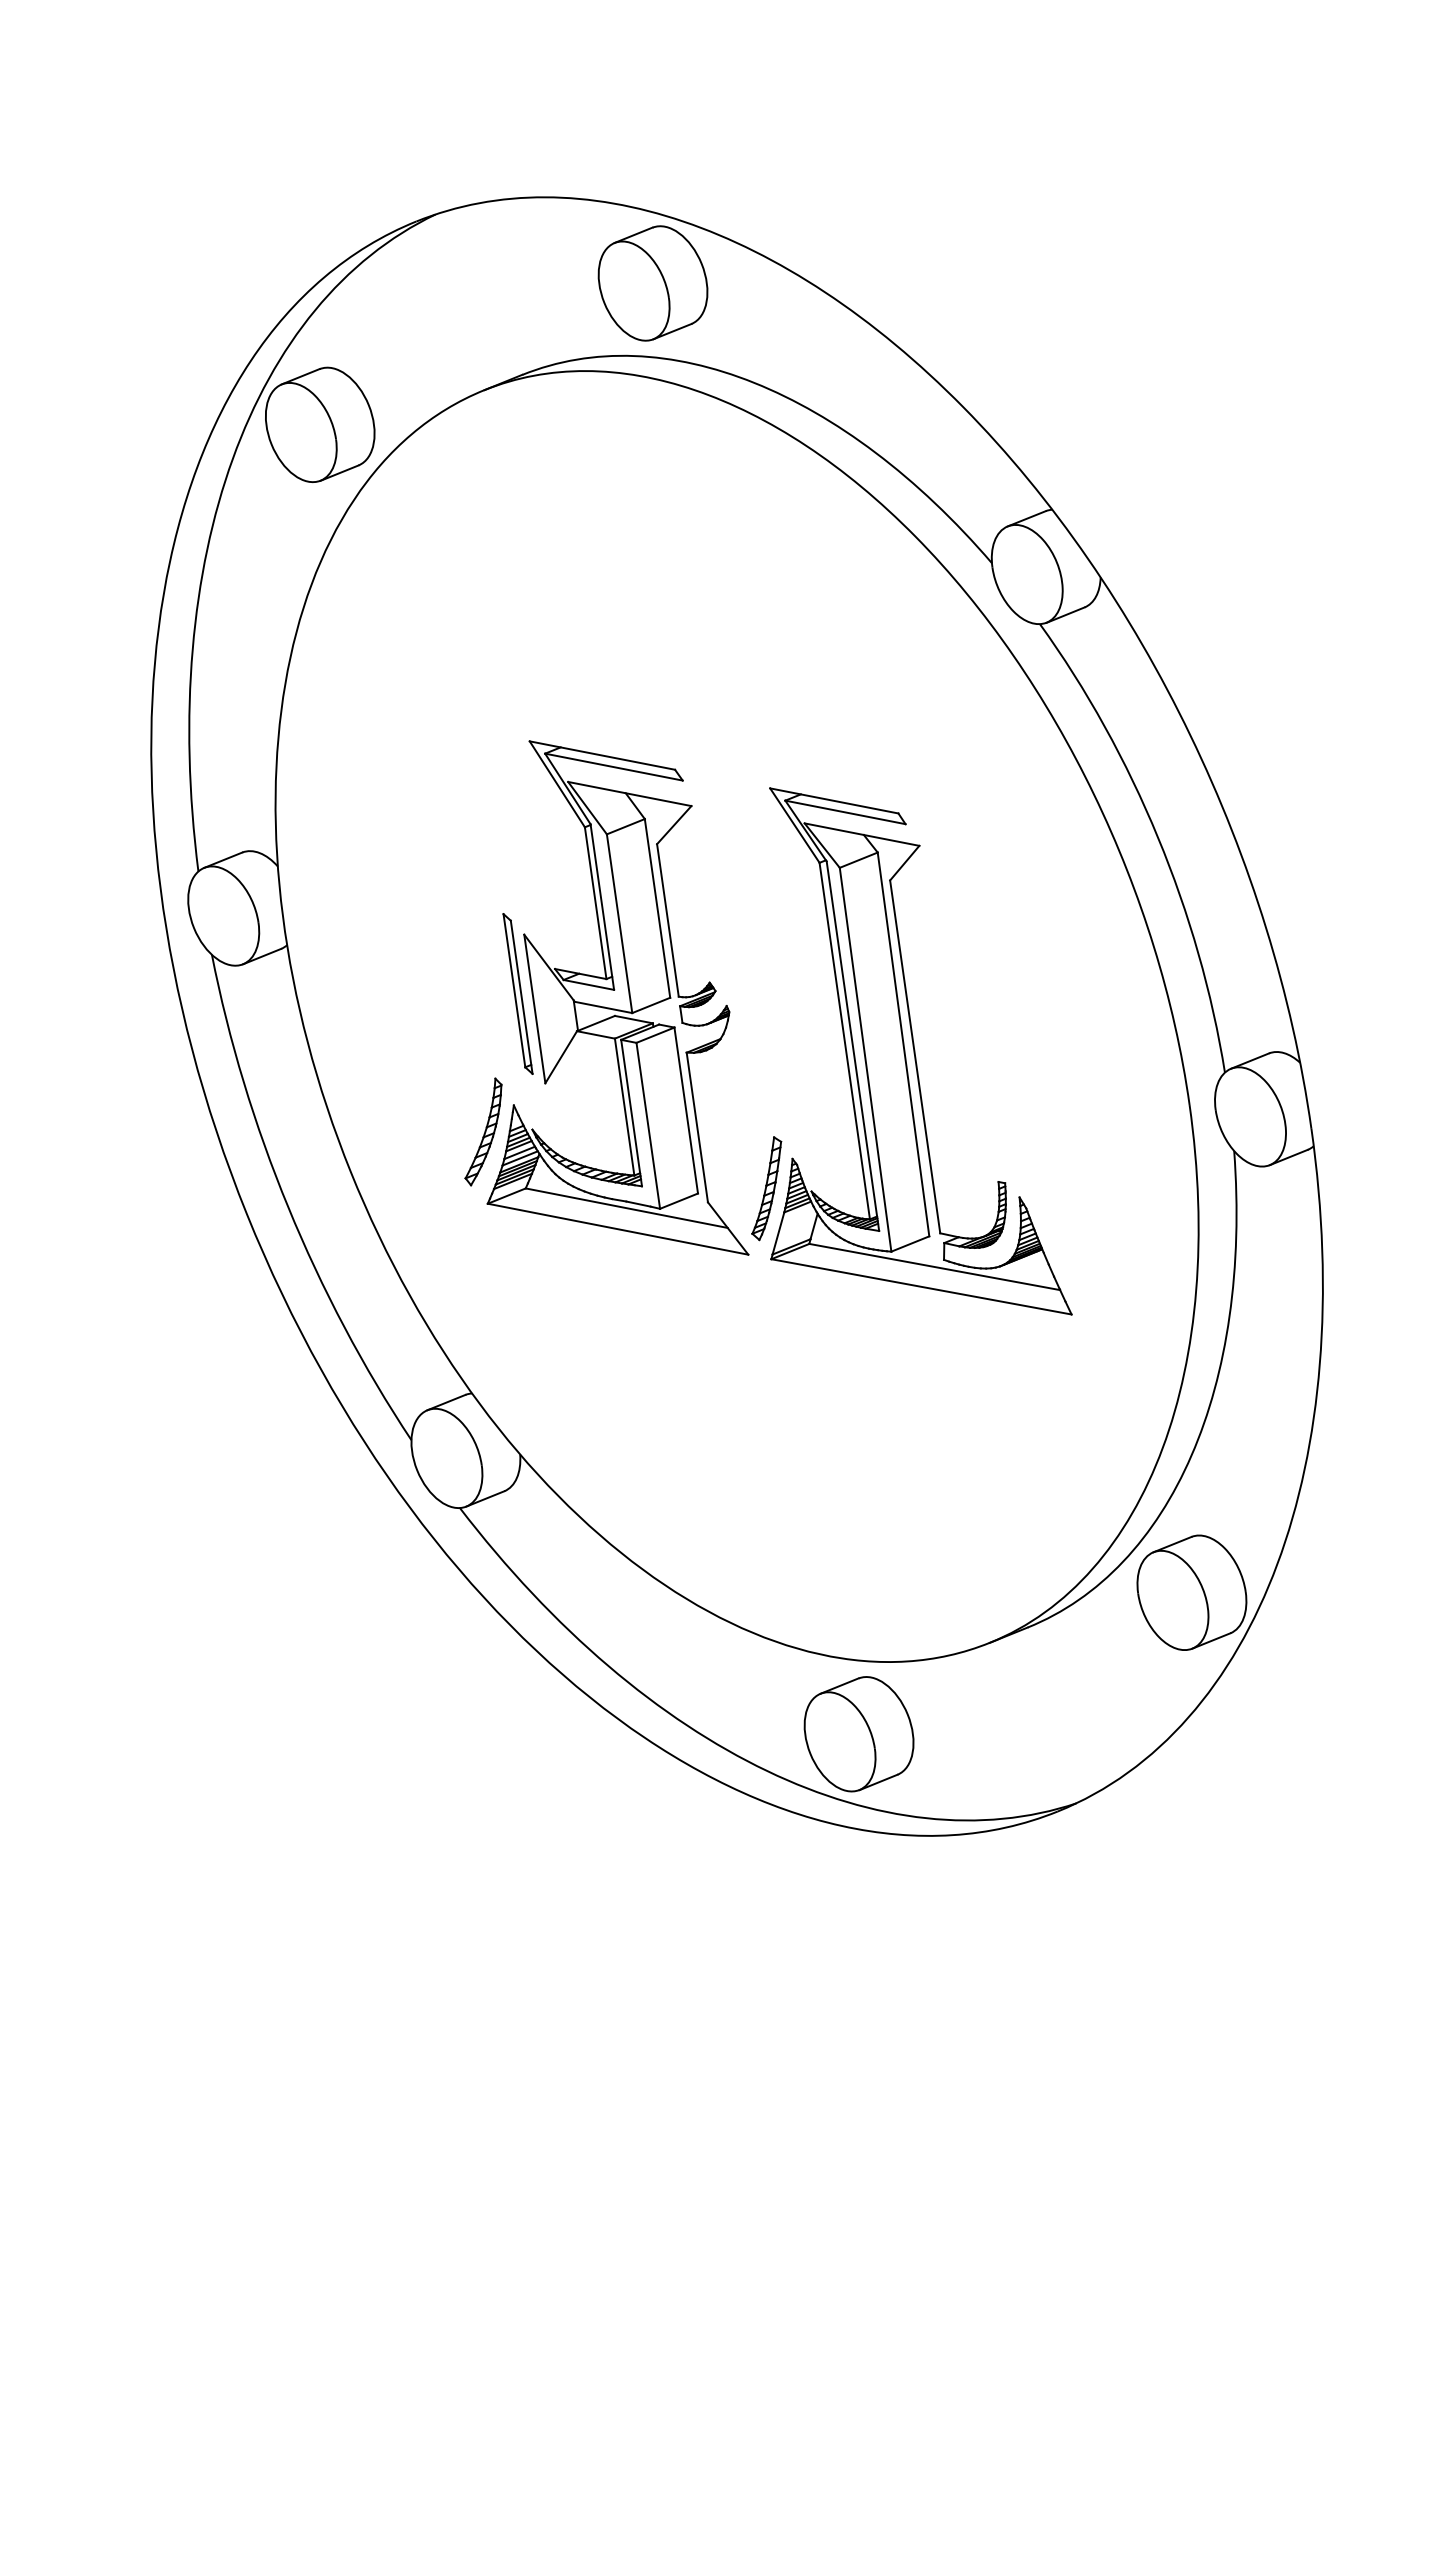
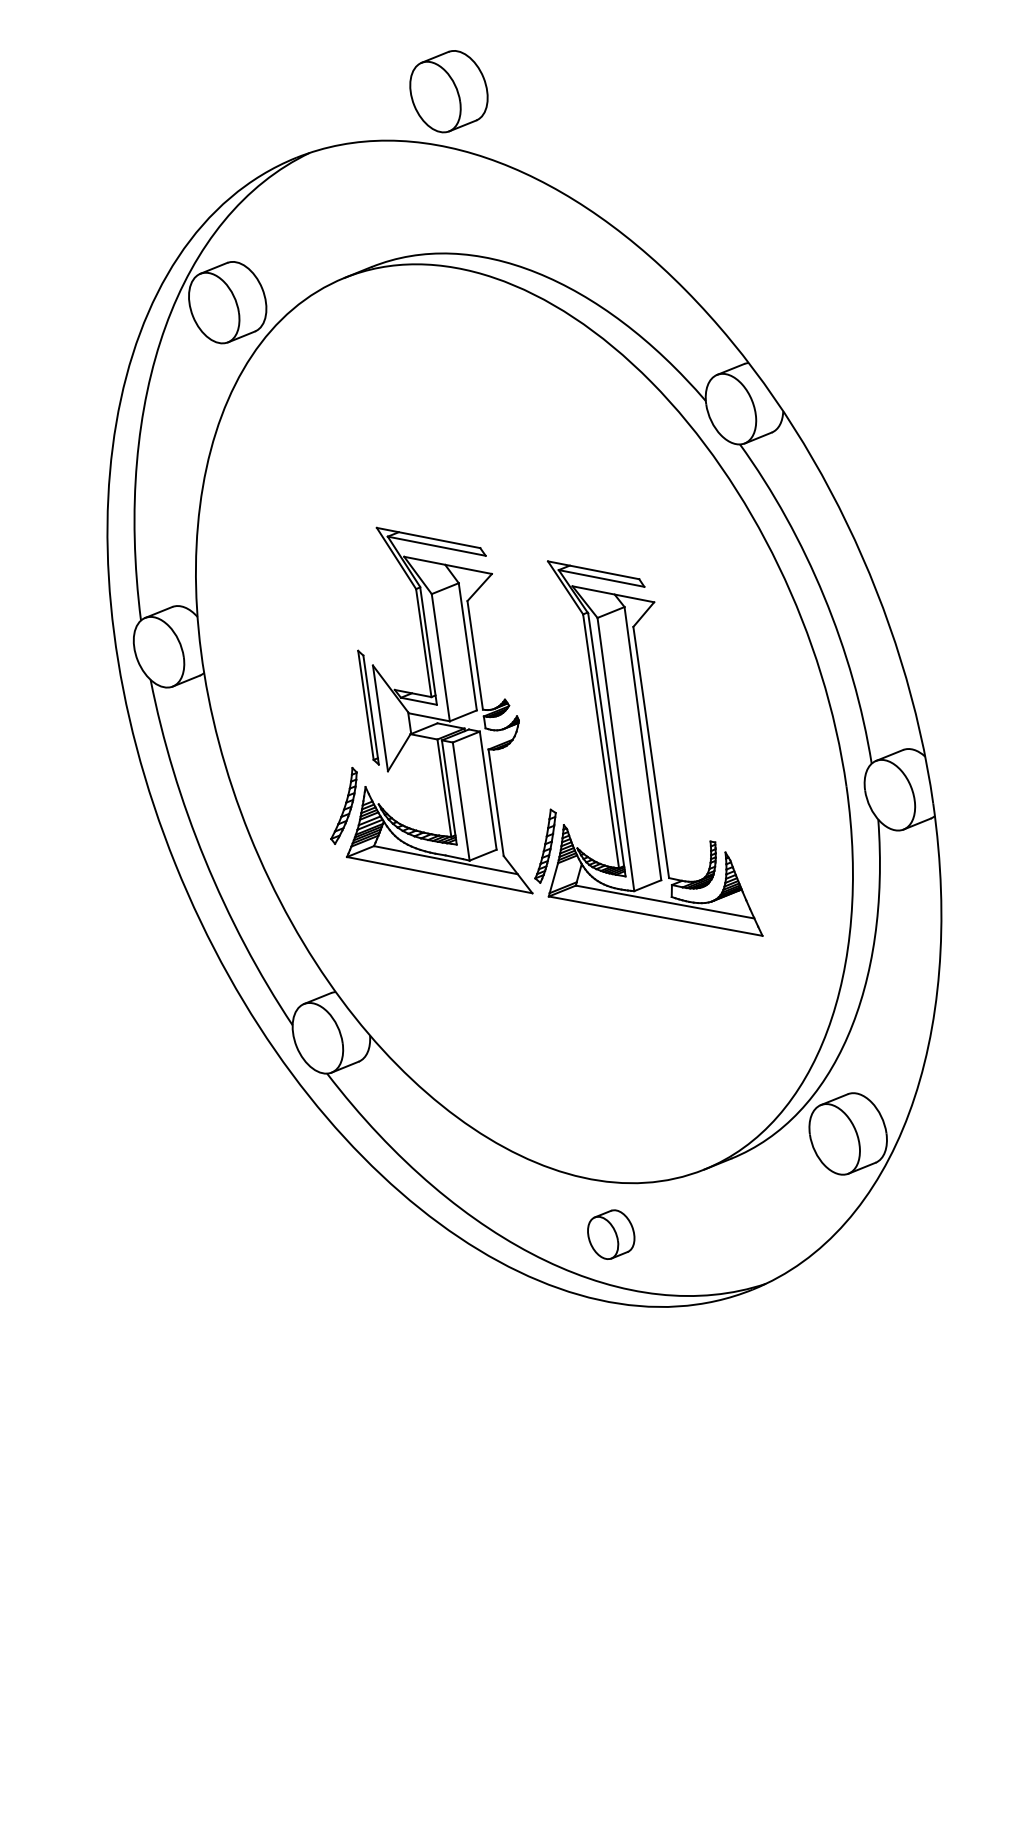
part: (652, 283) -> (448, 91), moved
part: (858, 1734) -> (610, 1234), size x0.6

